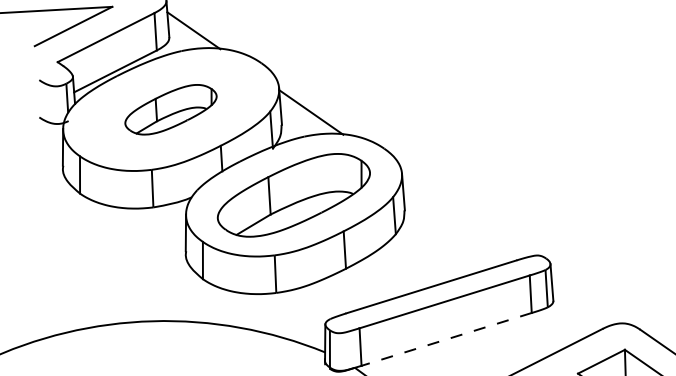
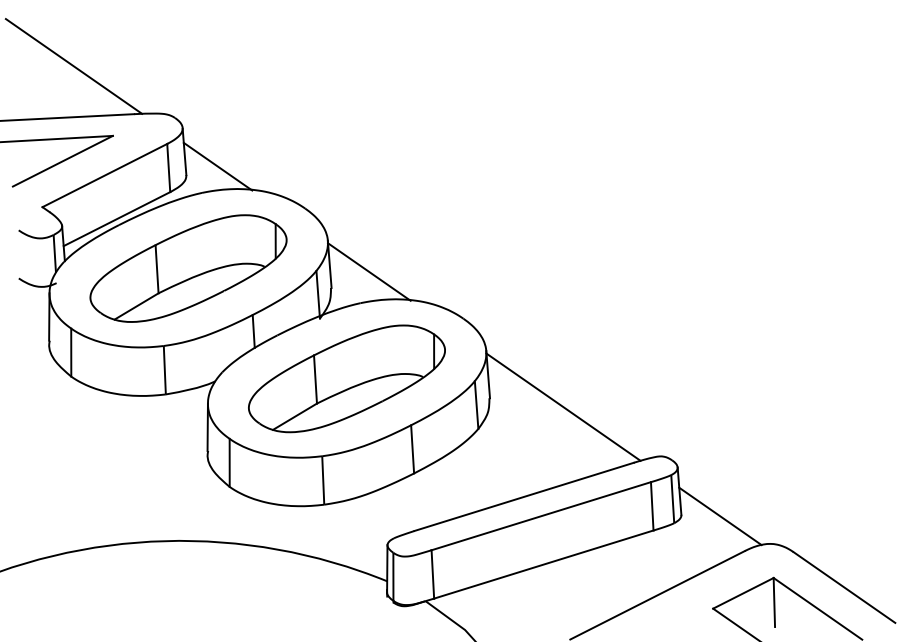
part: (170, 109) -> (188, 268), size x1.67
line: (461, 216) -> (563, 406), added
line: (583, 302) -> (720, 516), added
line: (446, 339) -> (543, 564), dashed -> solid

